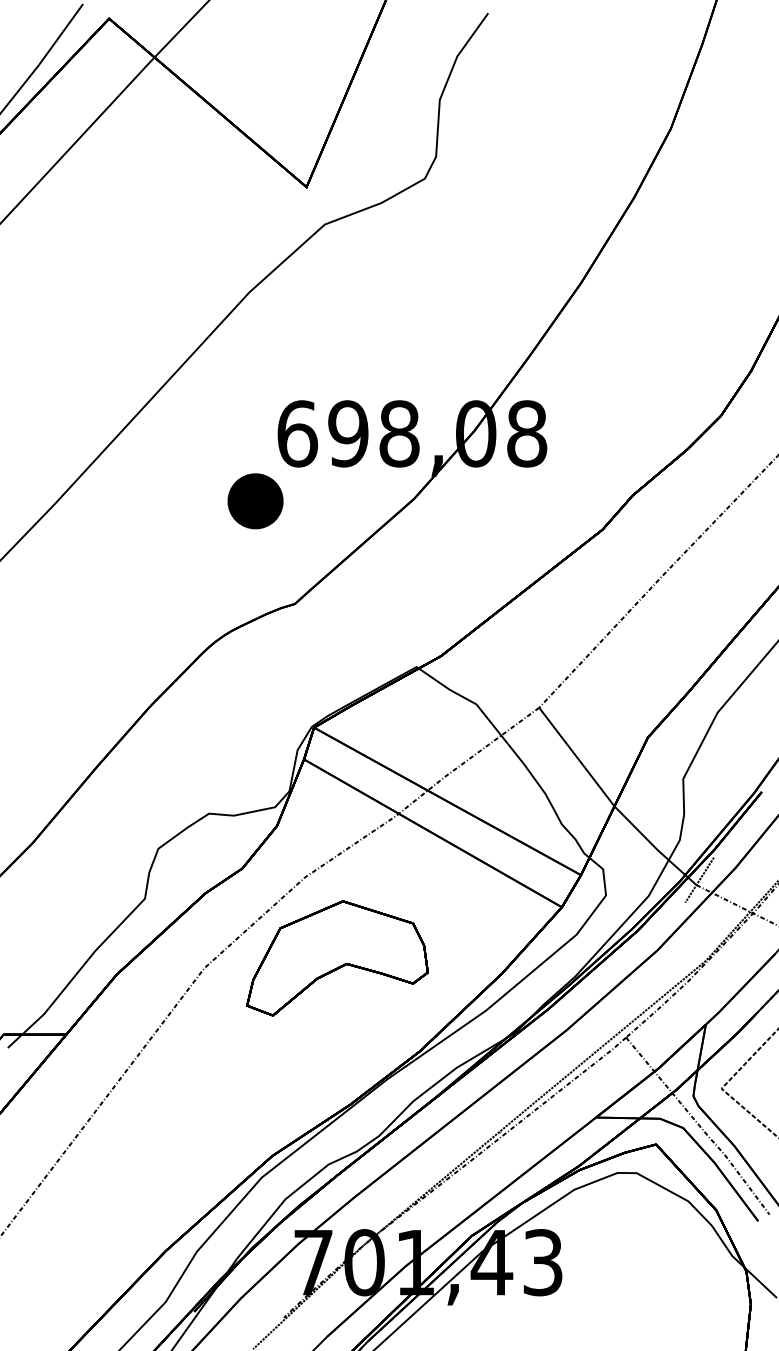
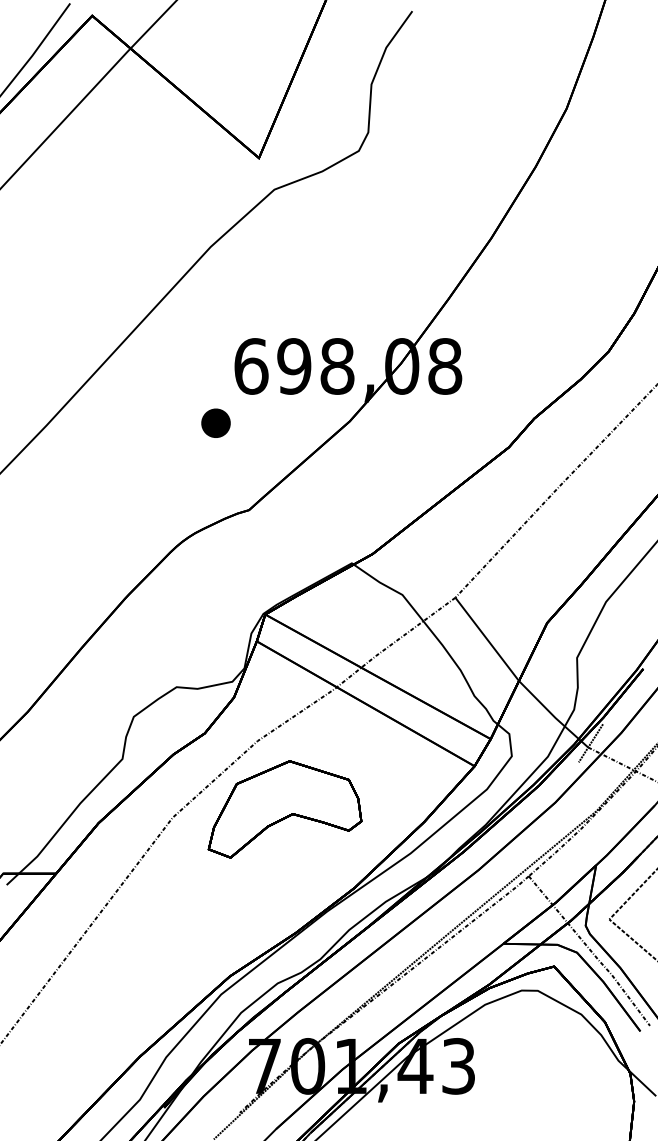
part: (255, 500) -> (215, 422), size x0.62

